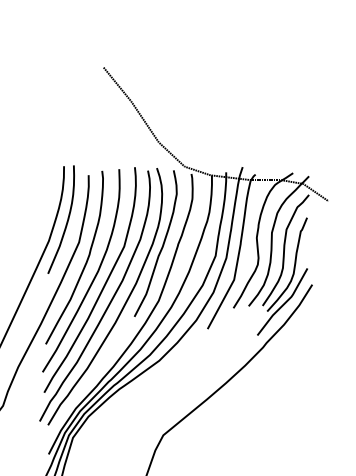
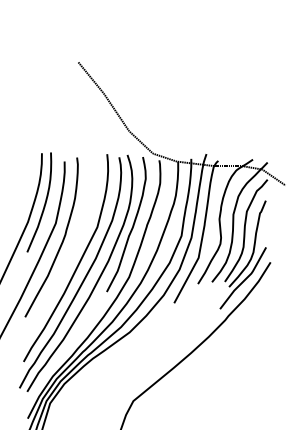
curve: (92, 279) -> (68, 257), removed

